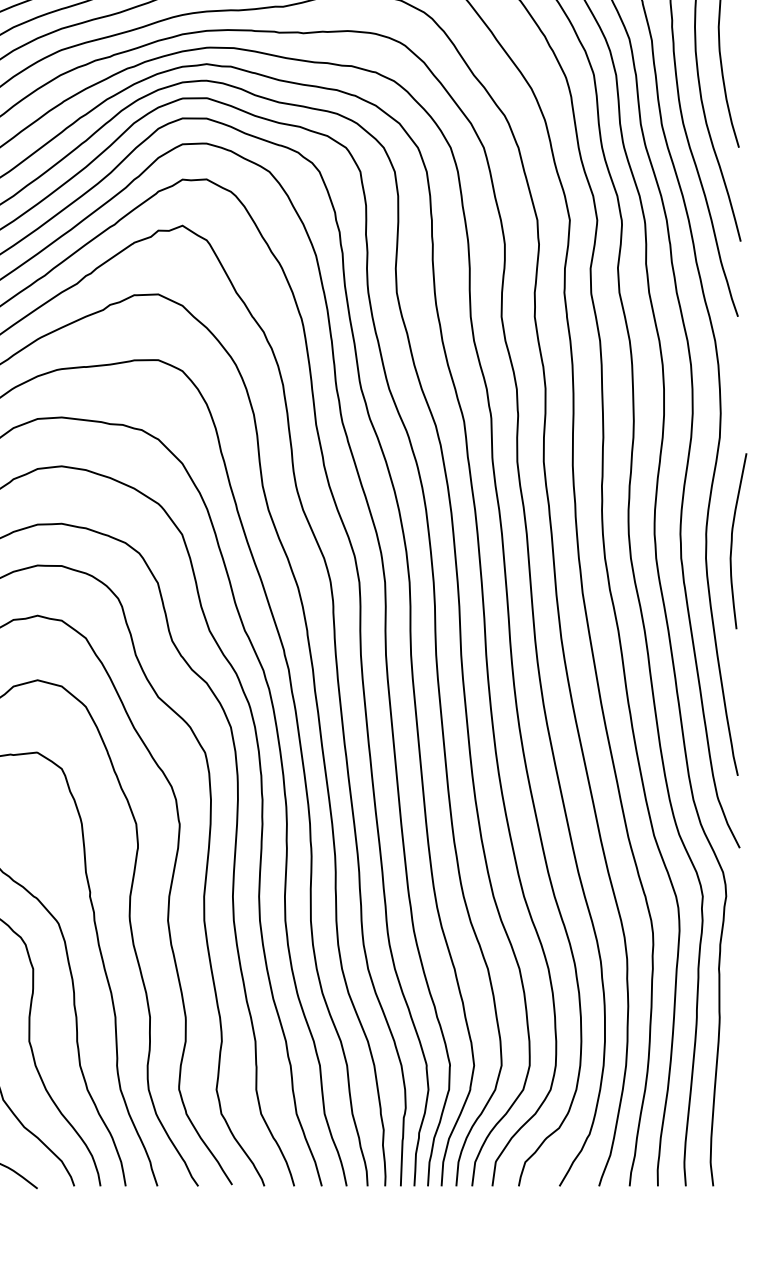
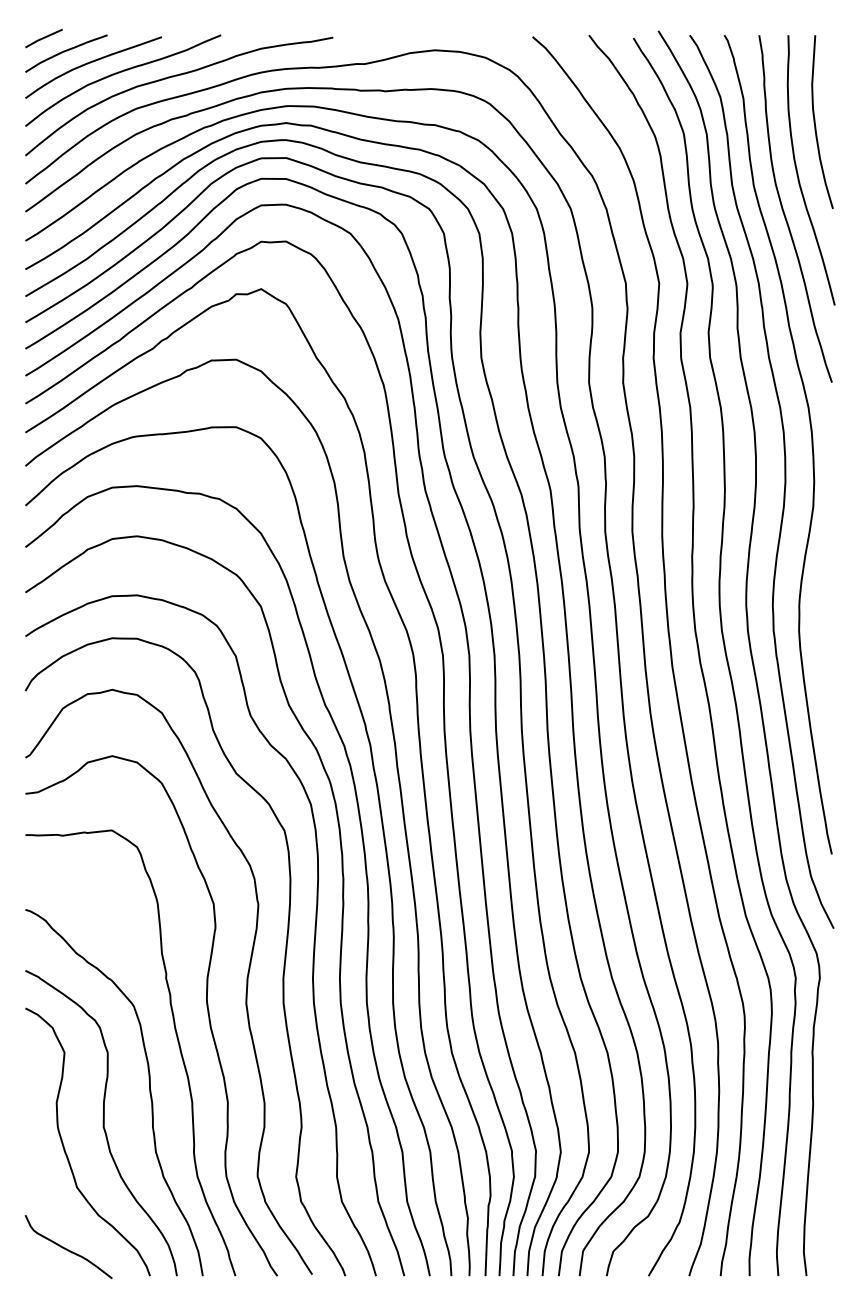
curve: (732, 540) -> (826, 612), removed

